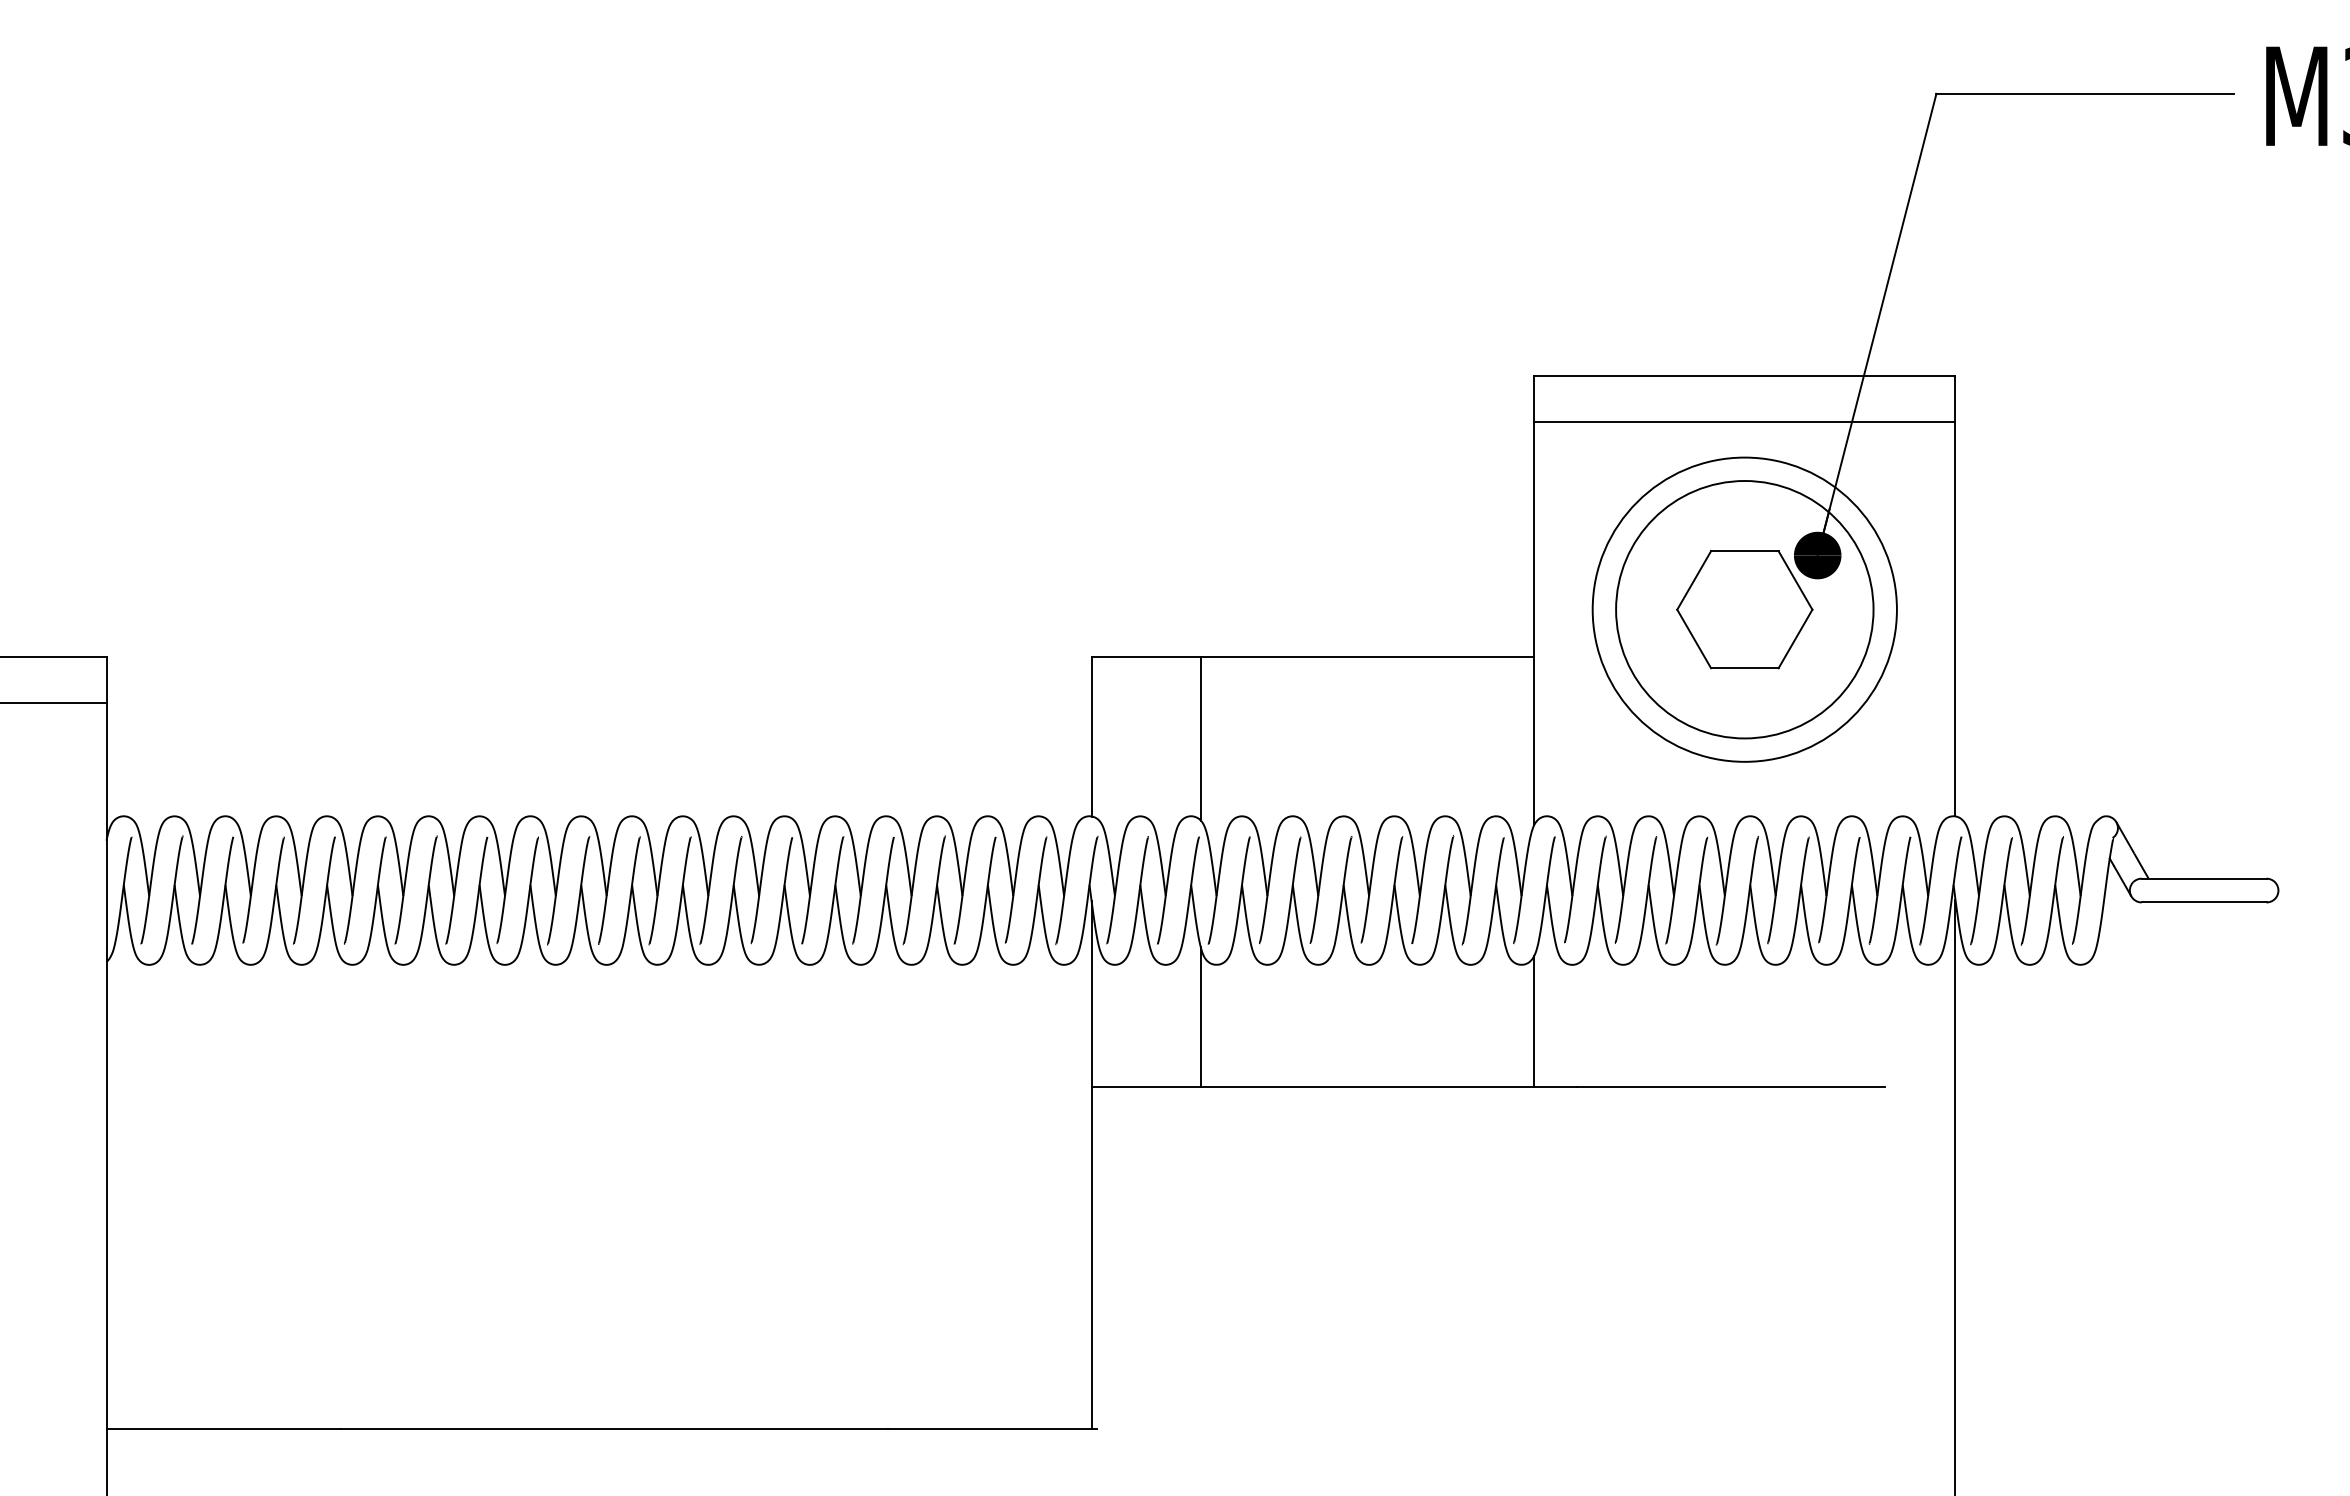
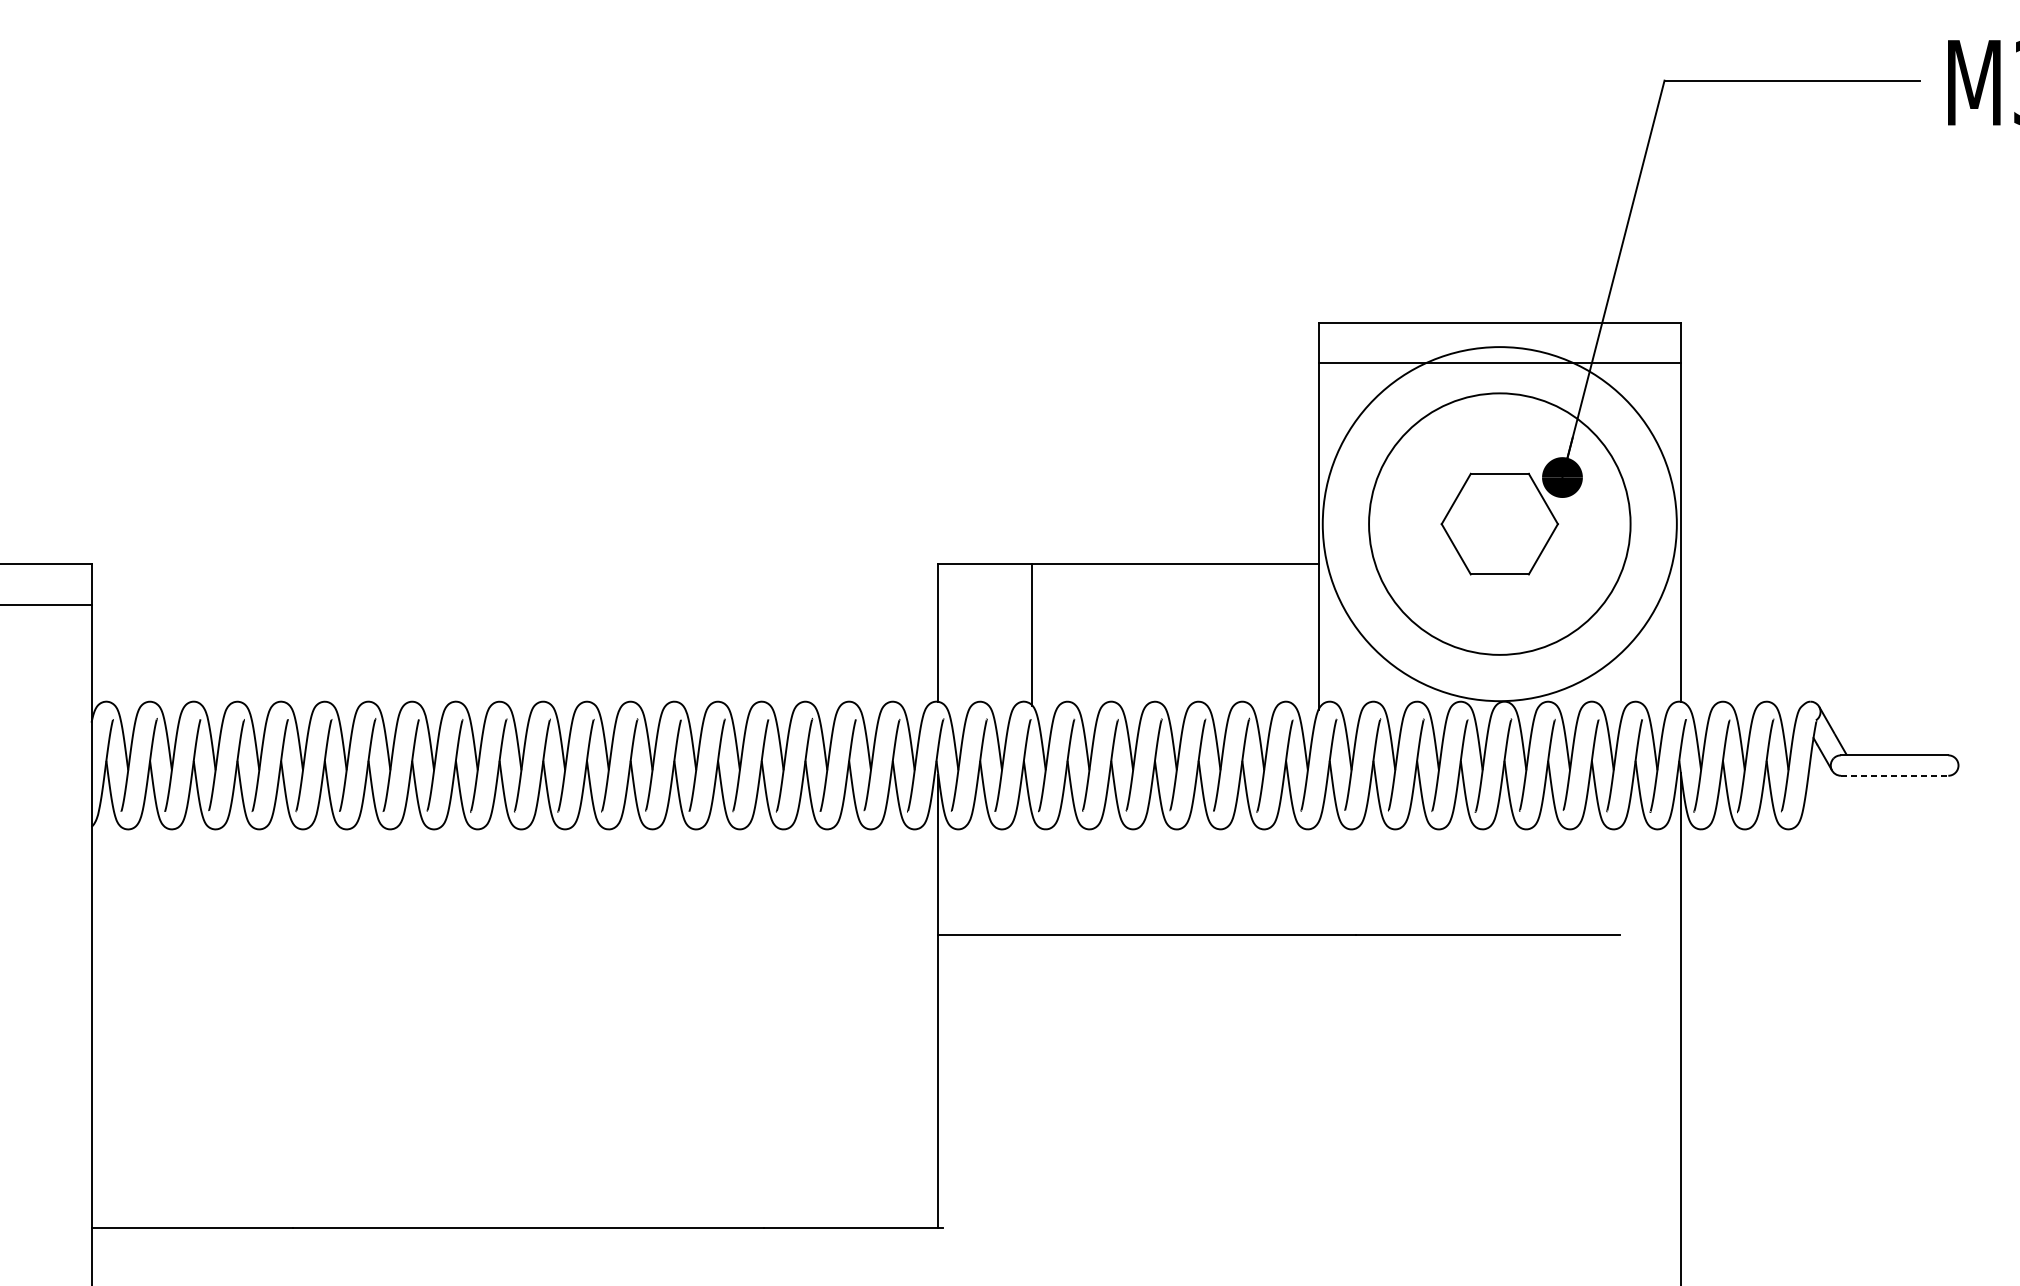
circle: (1744, 609) -> (1499, 523), size x1.6
line: (2204, 902) -> (1894, 775), solid -> dashed
line: (1200, 1017) -> (1031, 874), removed
line: (1534, 1021) -> (1319, 878), removed

